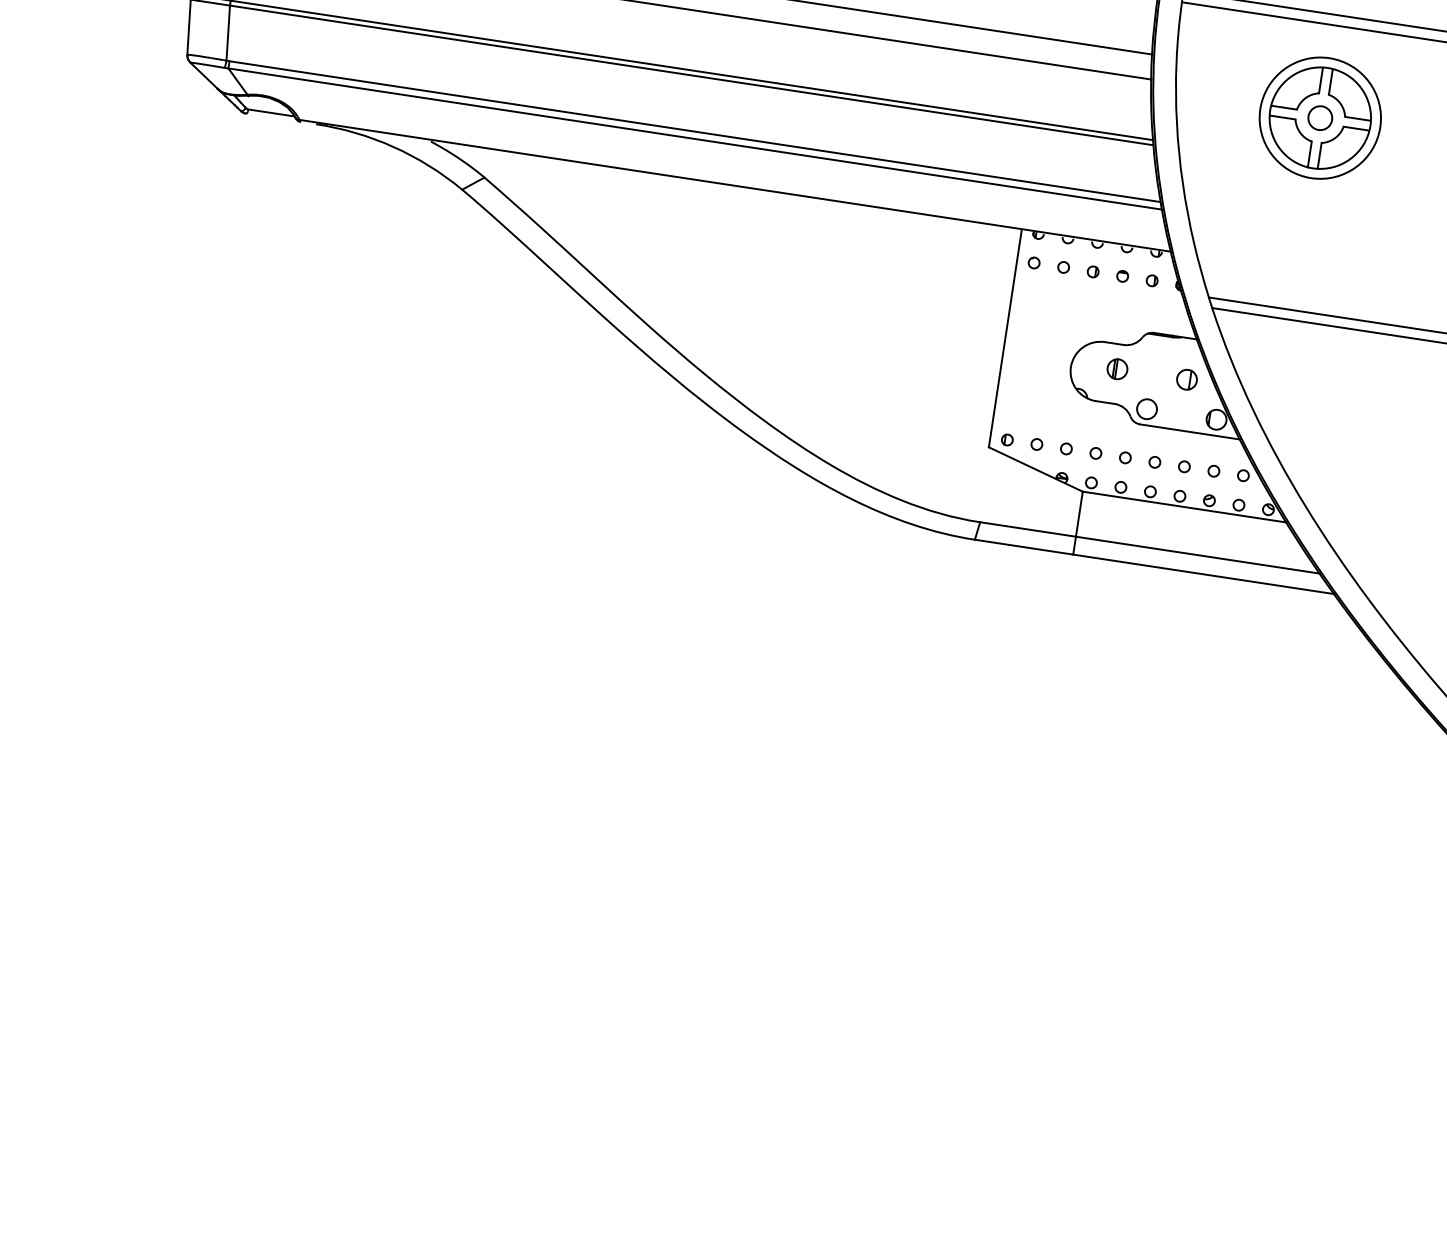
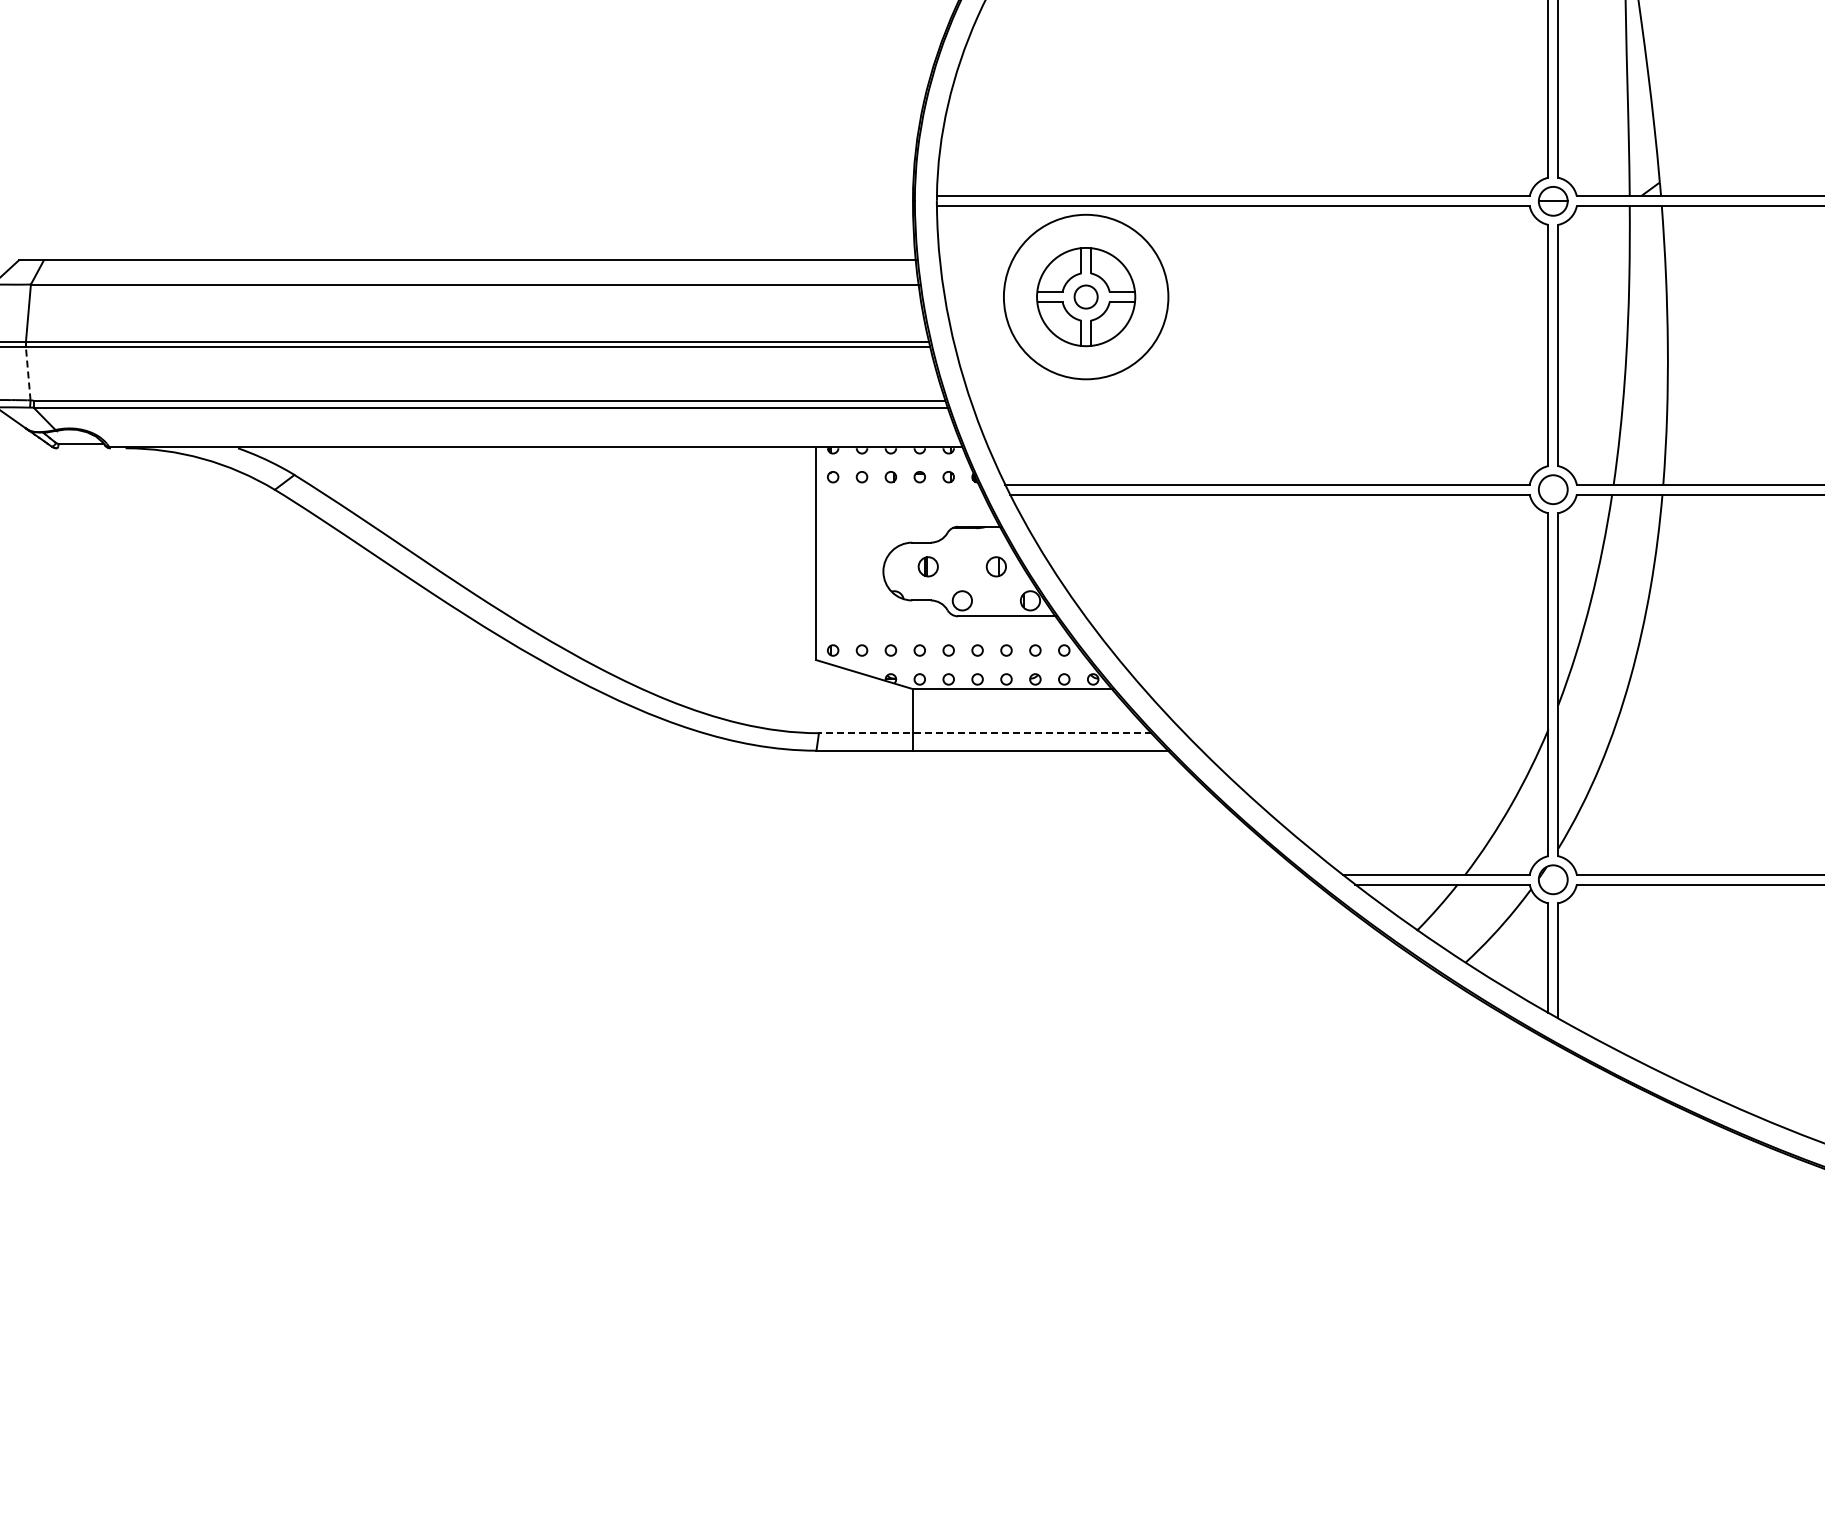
line: (228, 32) -> (28, 373), solid -> dashed
circle: (1319, 117) -> (1085, 296), size x1.4
line: (1149, 548) -> (984, 733), solid -> dashed

